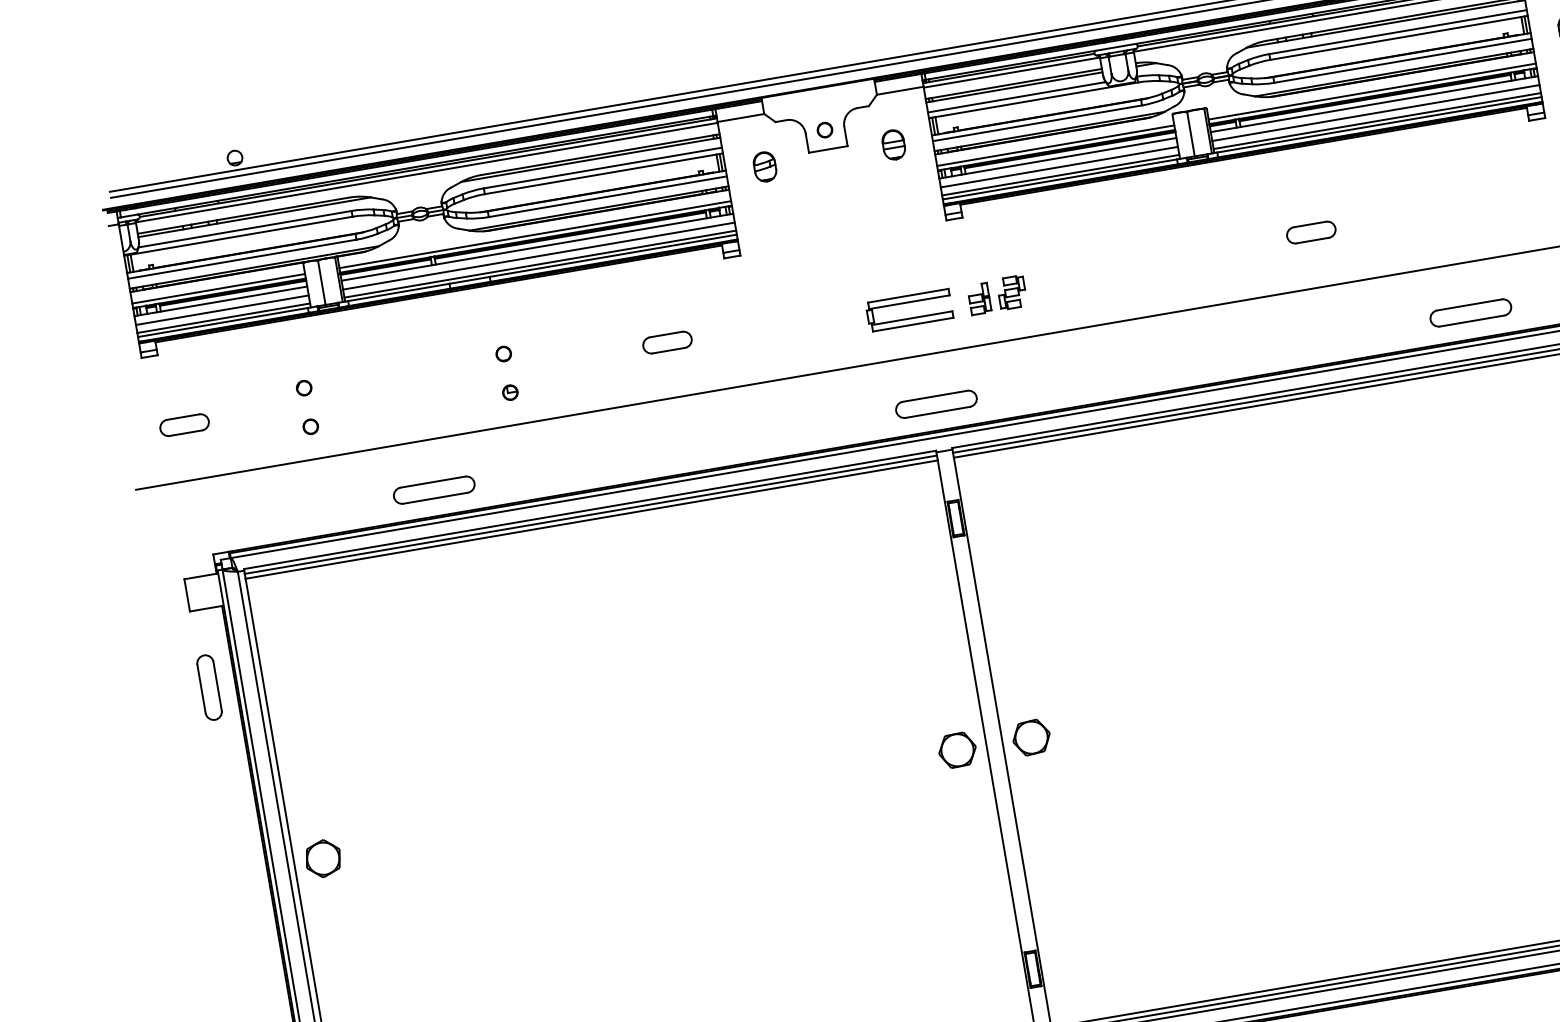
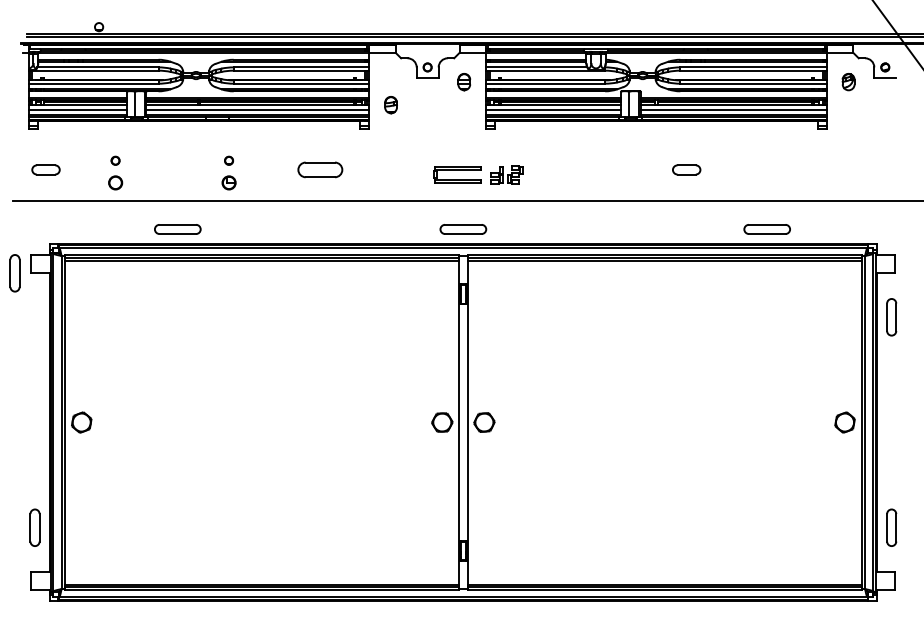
part: (764, 167) -> (390, 105), moved
part: (667, 341) -> (320, 169), size x1.6
part: (509, 392) -> (228, 182), size x1.6
part: (310, 426) -> (115, 182), size x1.6
part: (208, 688) -> (14, 273), moved

